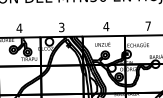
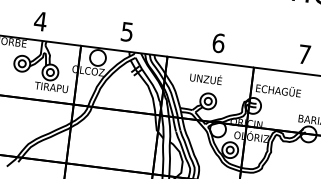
text: (61, 26) -> (127, 29), 3 -> 5
text: (106, 26) -> (219, 42), 4 -> 6

